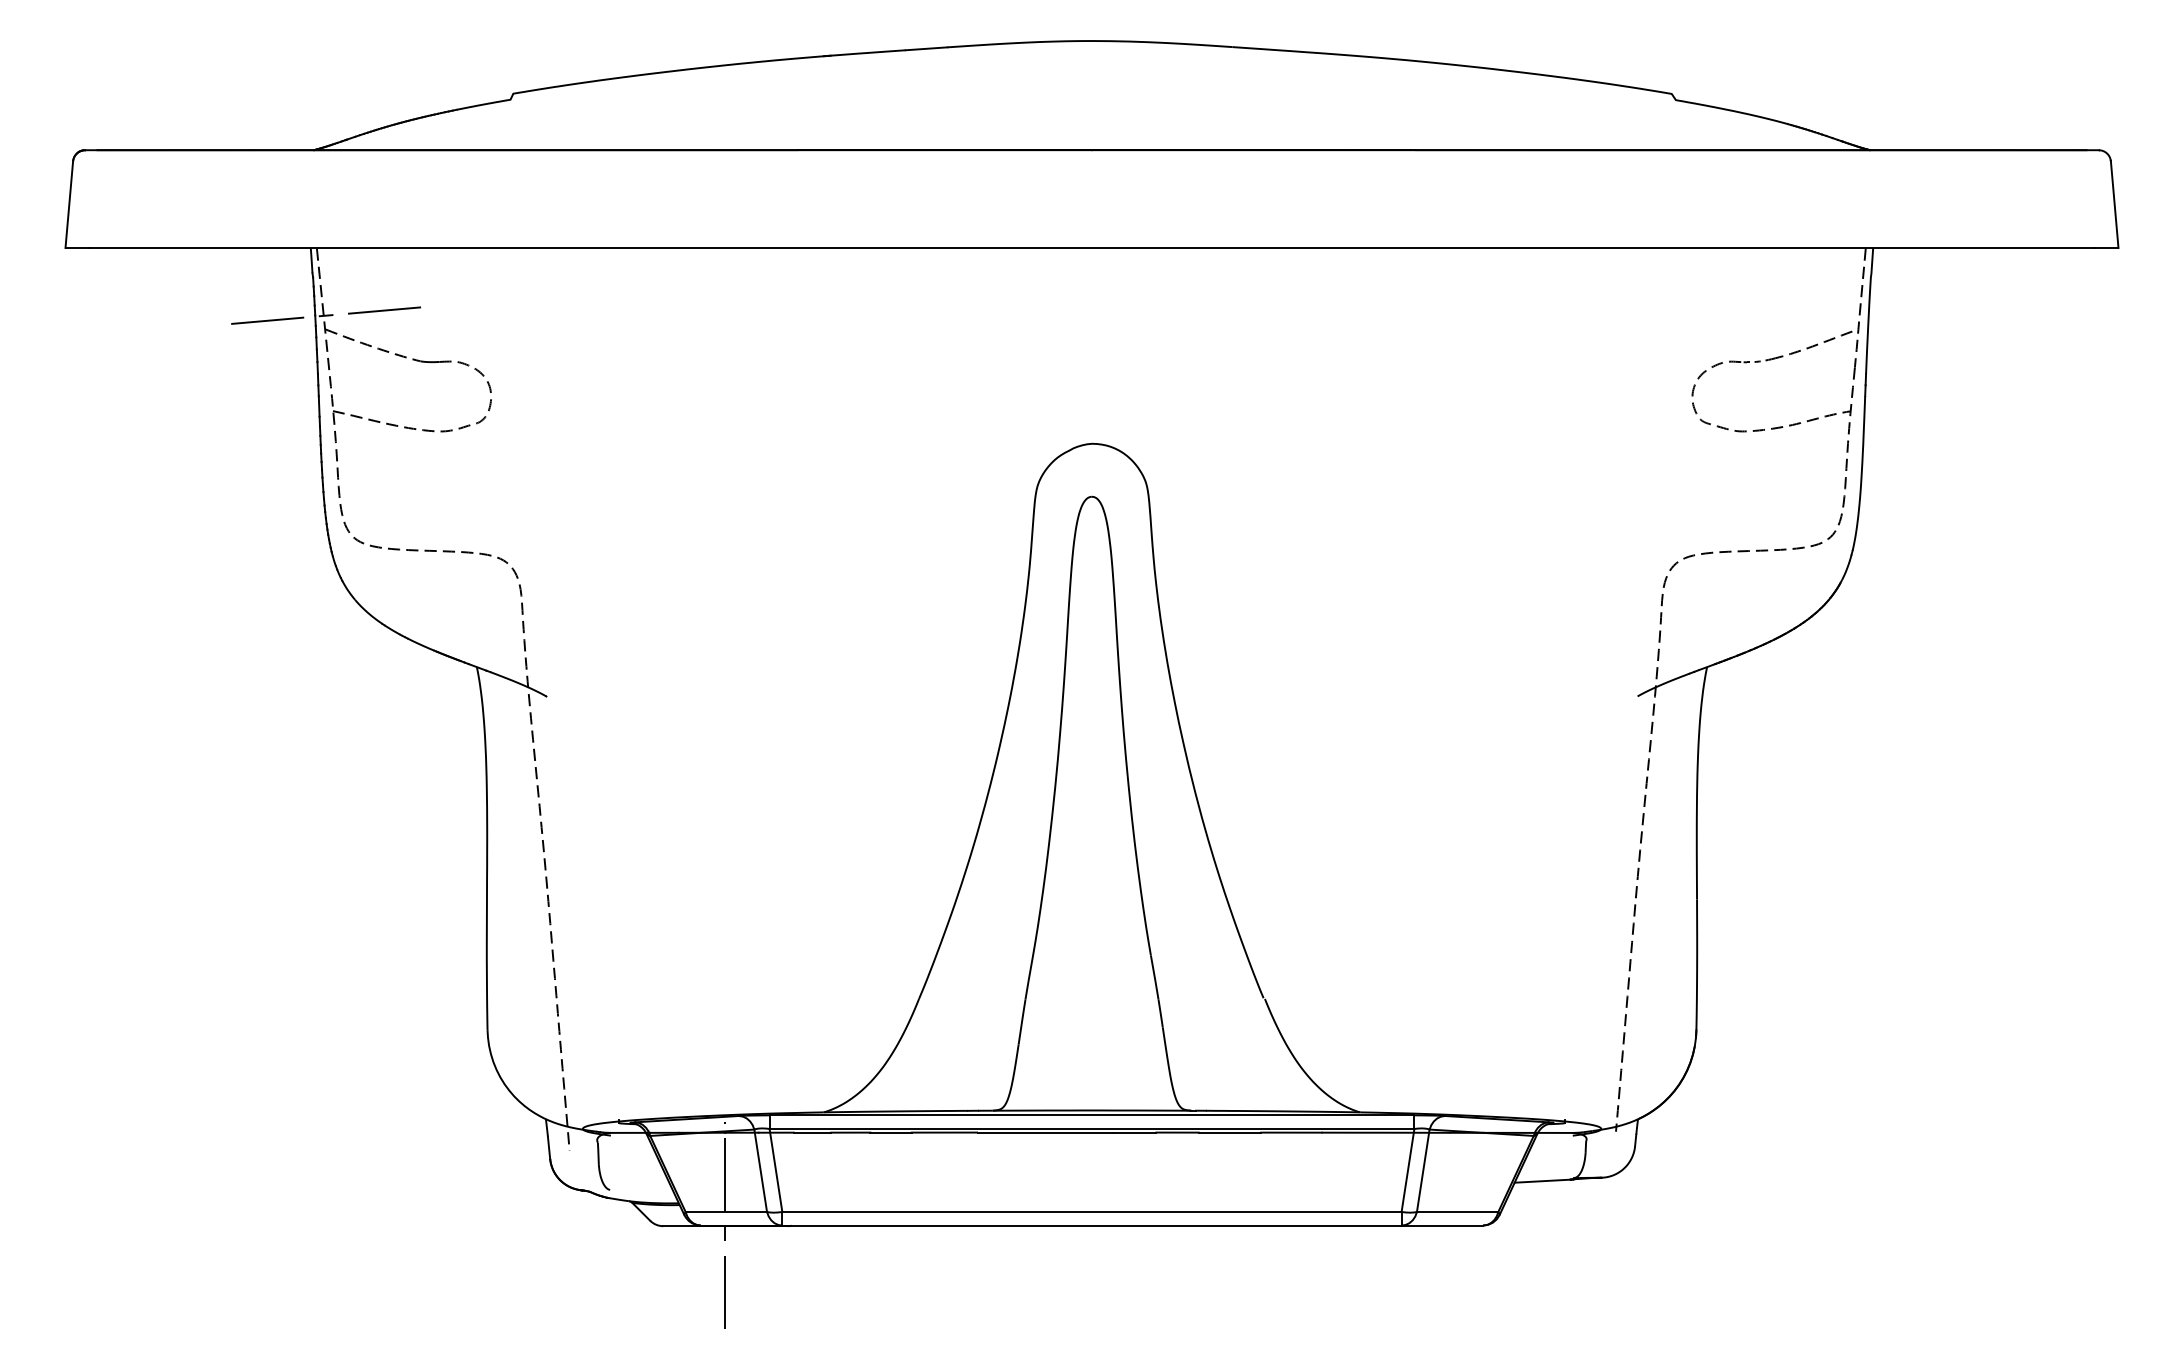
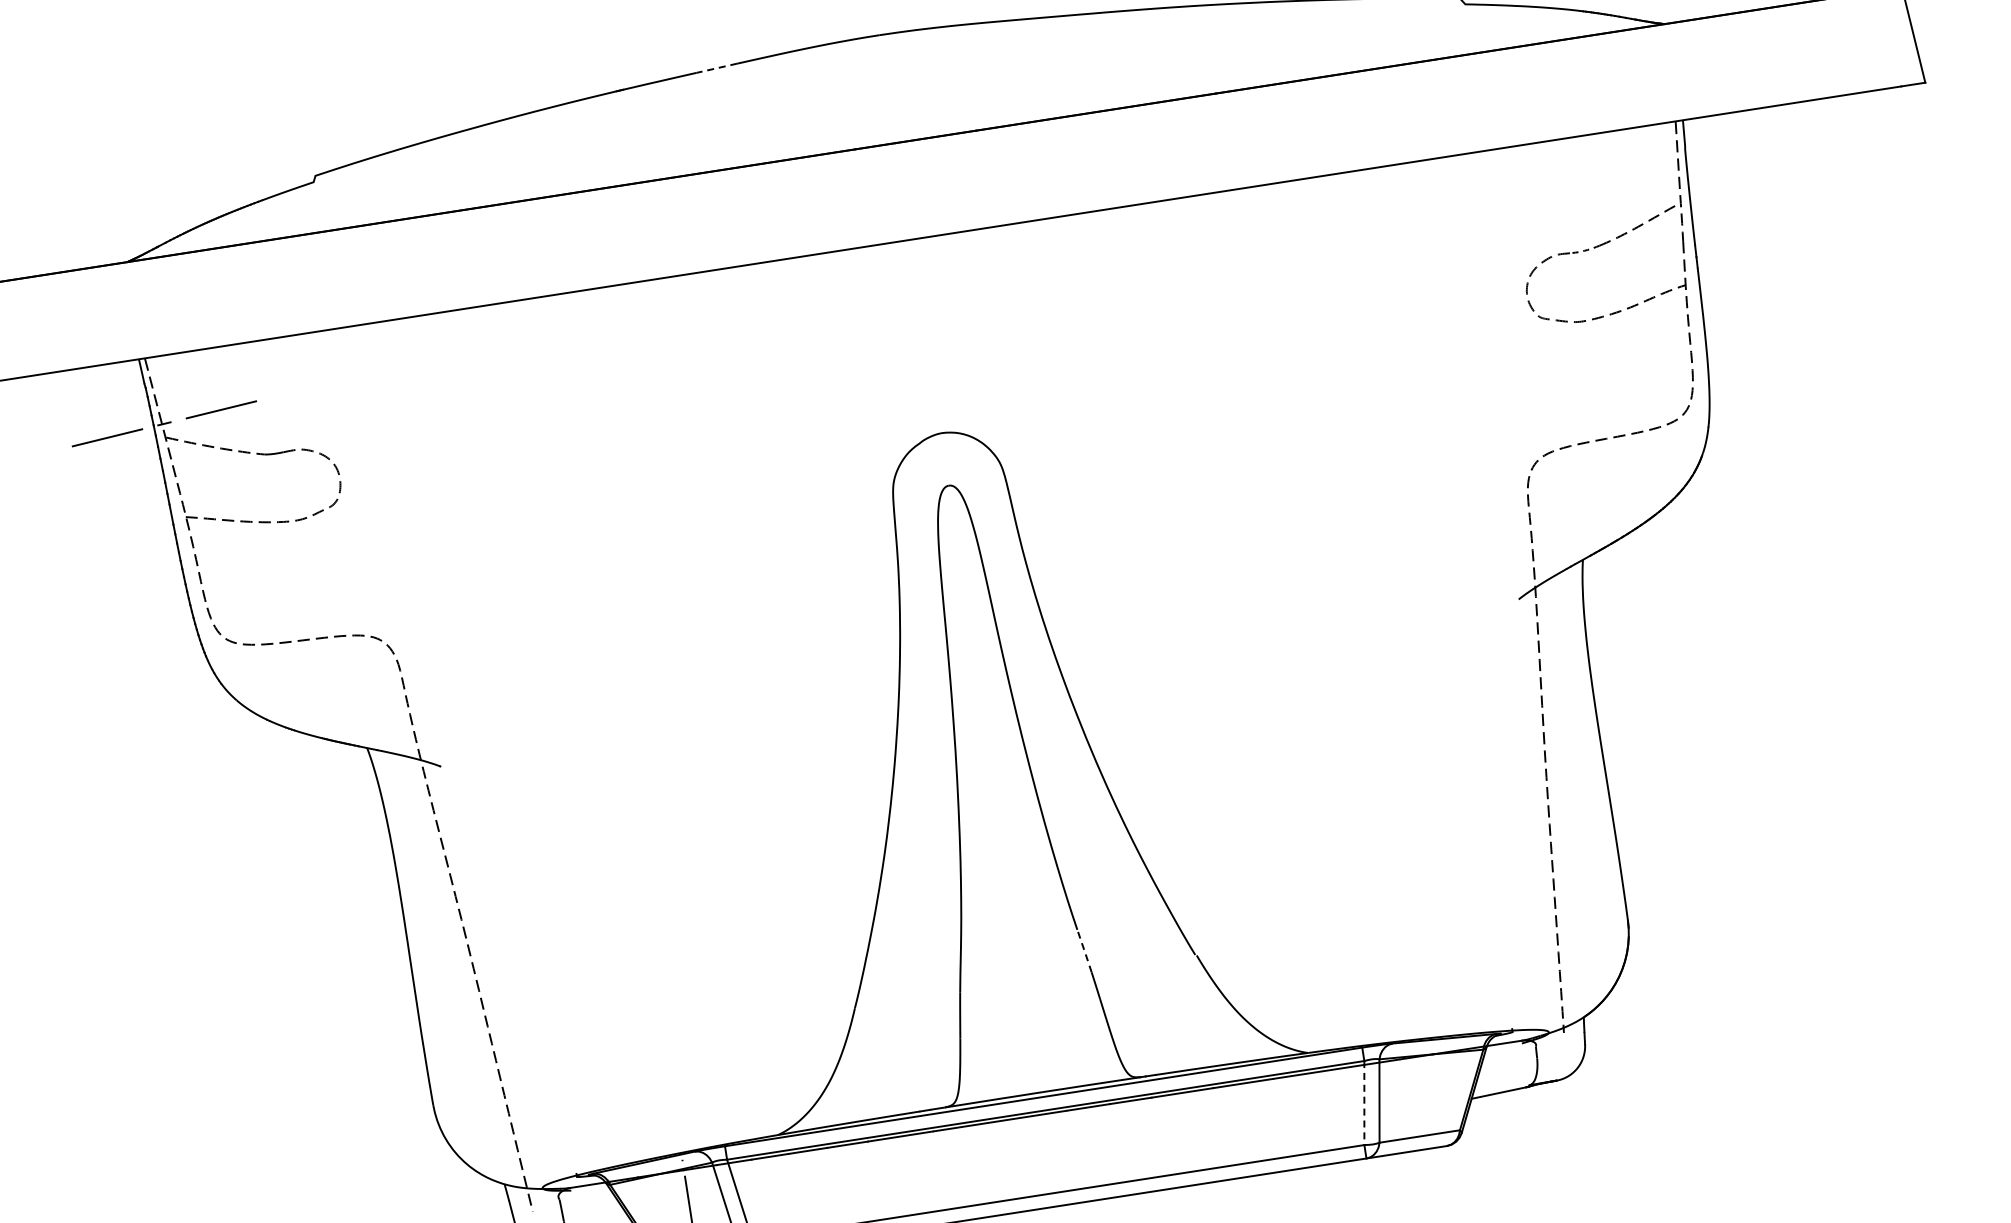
line: (926, 48) -> (716, 67), solid -> dashed
line: (1155, 978) -> (1085, 951), solid -> dashed
line: (1407, 1170) -> (1363, 1103), solid -> dashed

